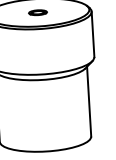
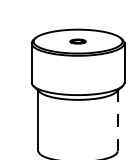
line: (88, 101) -> (117, 120), solid -> dashed

